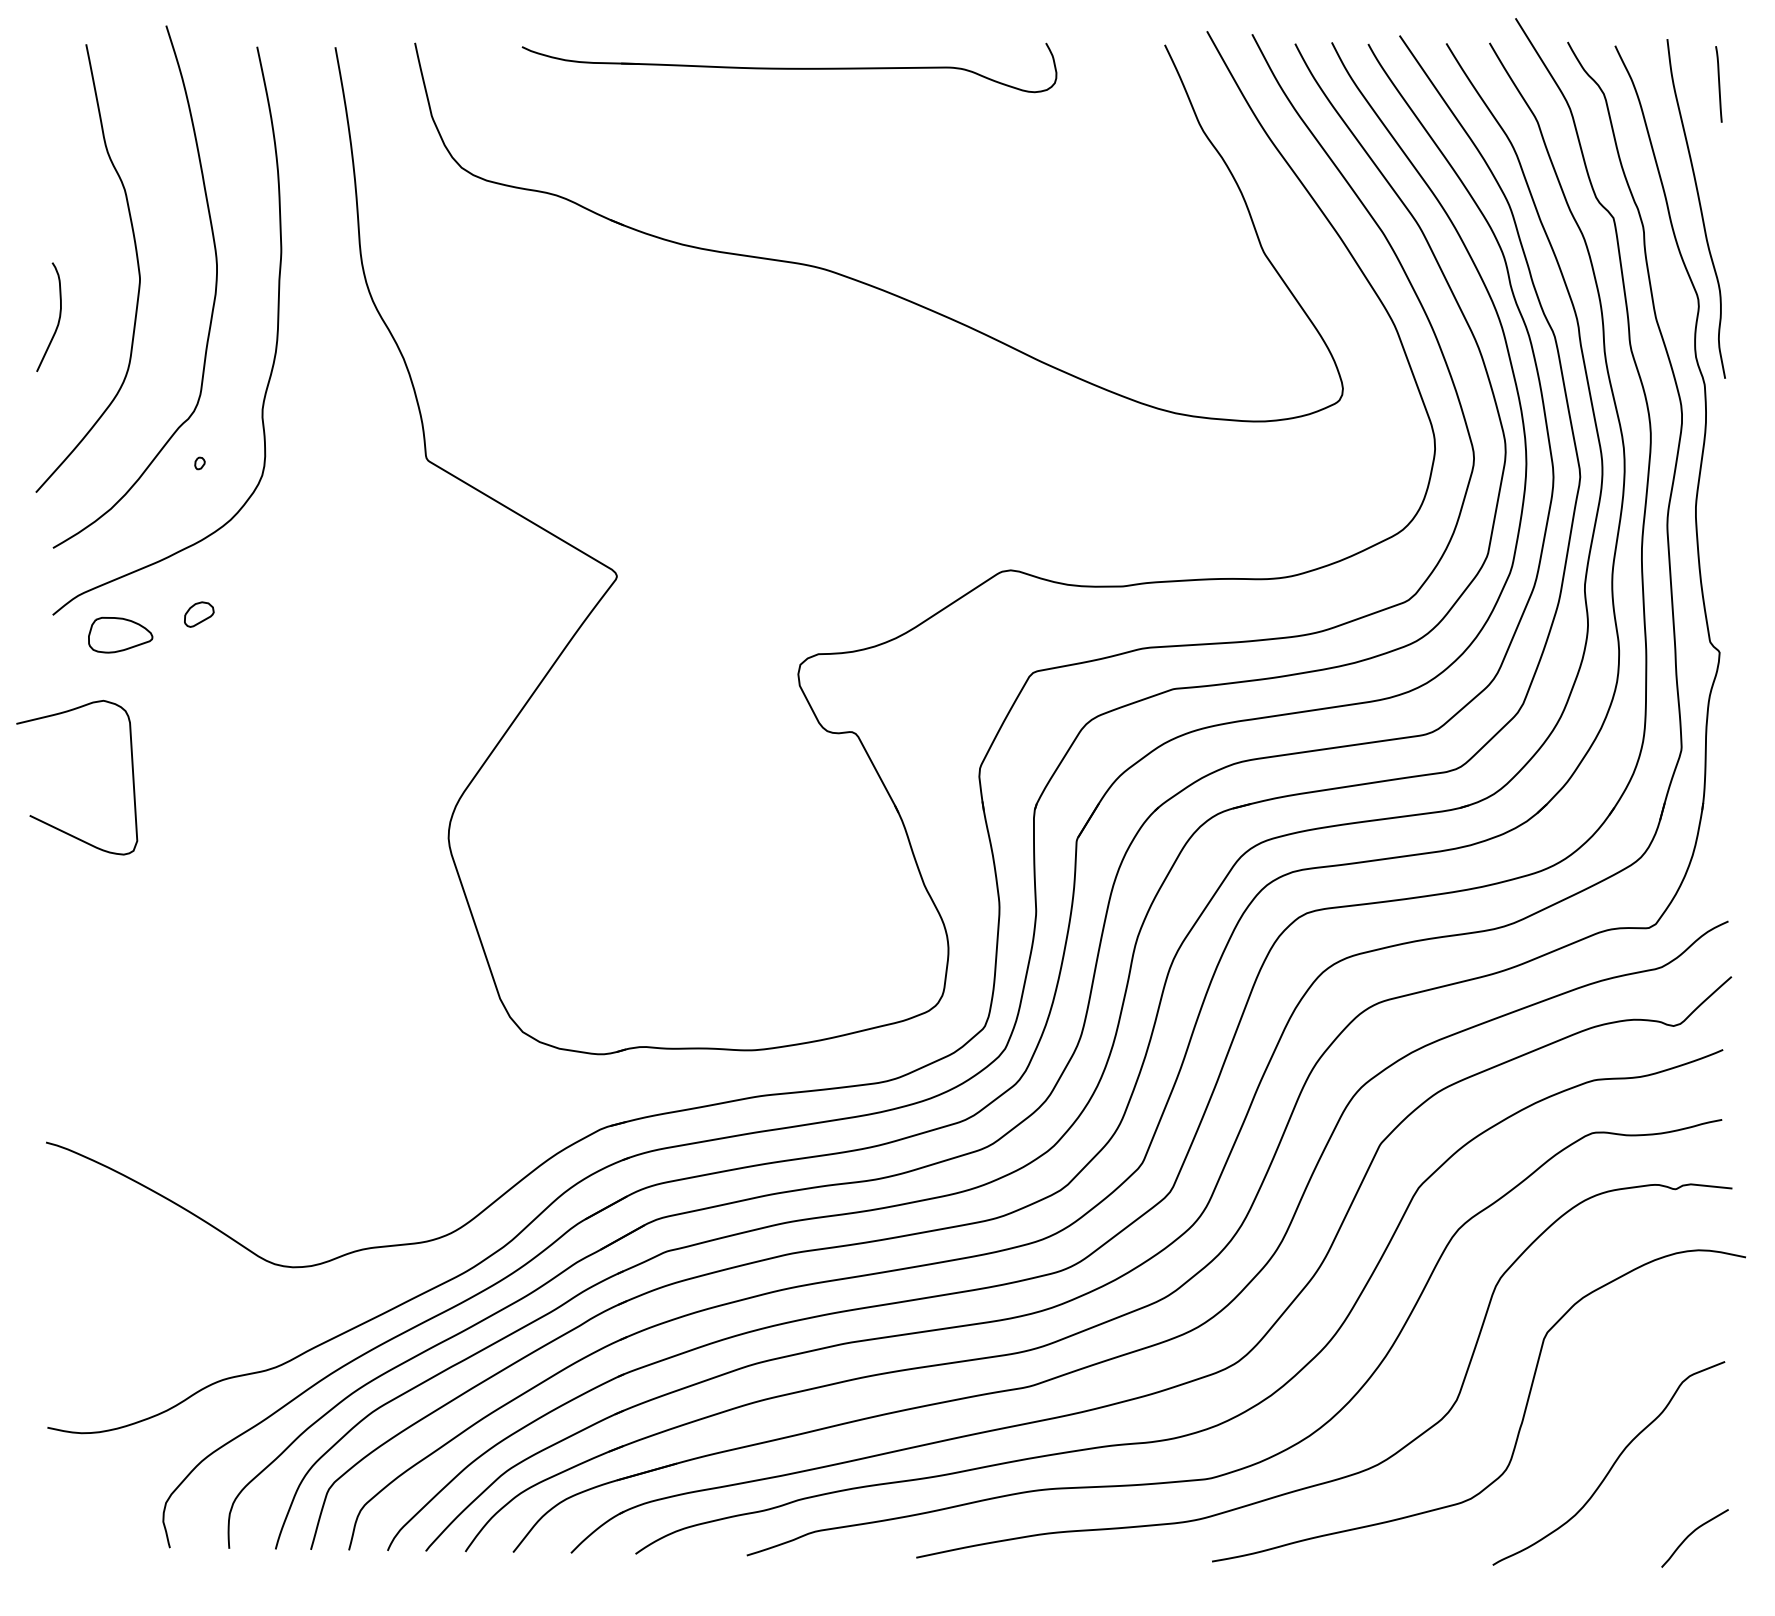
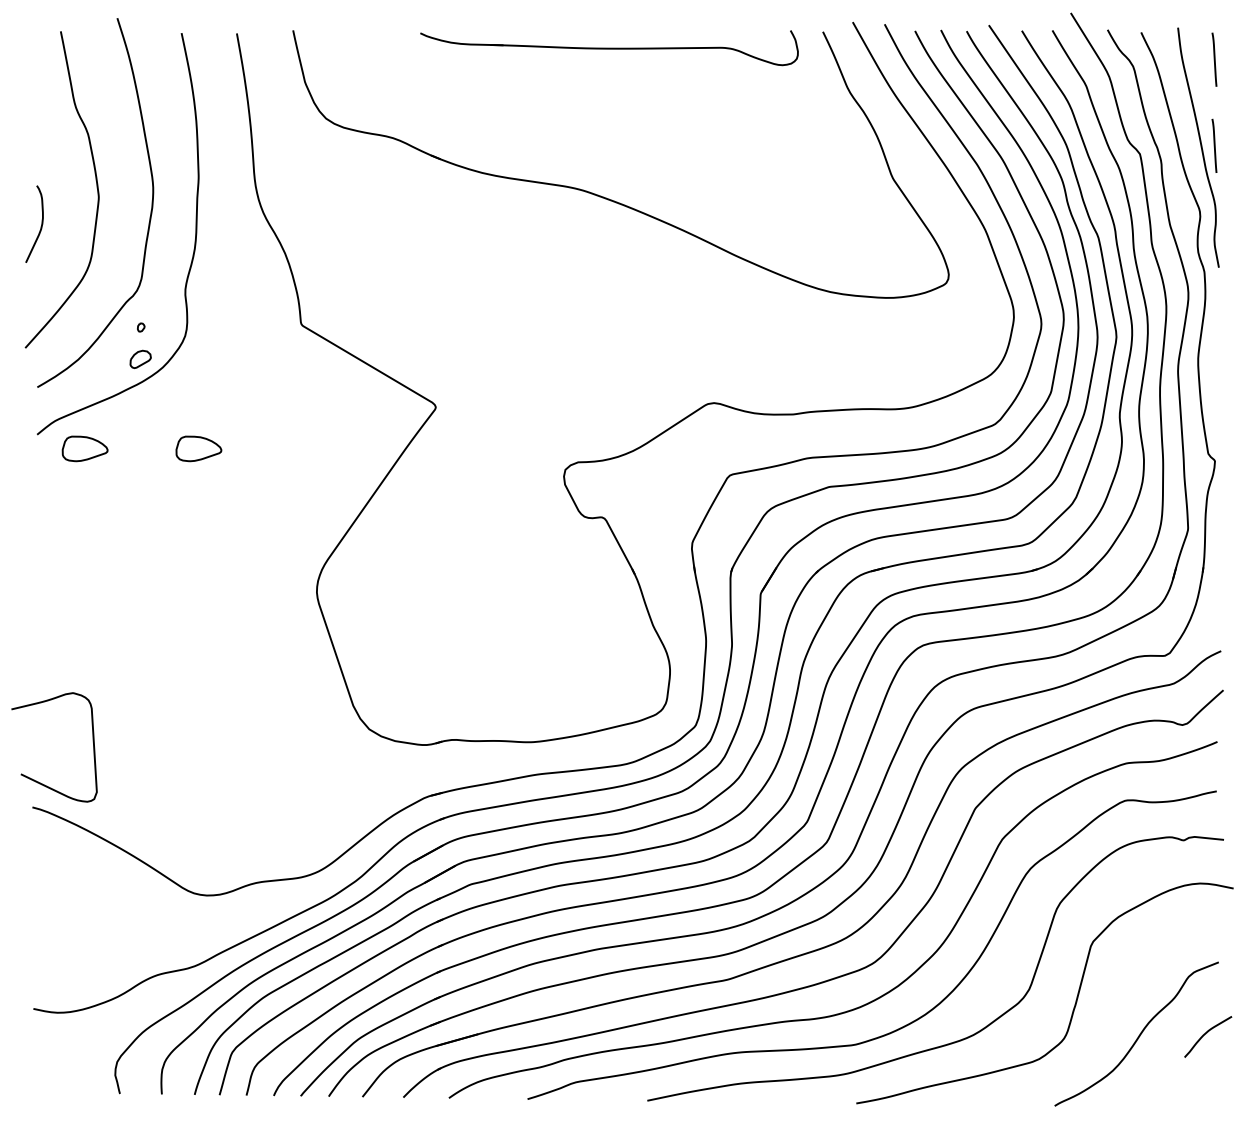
part: (789, 67) -> (609, 47), moved
line: (1718, 206) -> (1214, 145), added
part: (199, 614) -> (140, 359), moved
part: (281, 634) -> (198, 448), added
curve: (57, 827) -> (40, 782), moved
curve: (1691, 1534) -> (1205, 1034), moved

